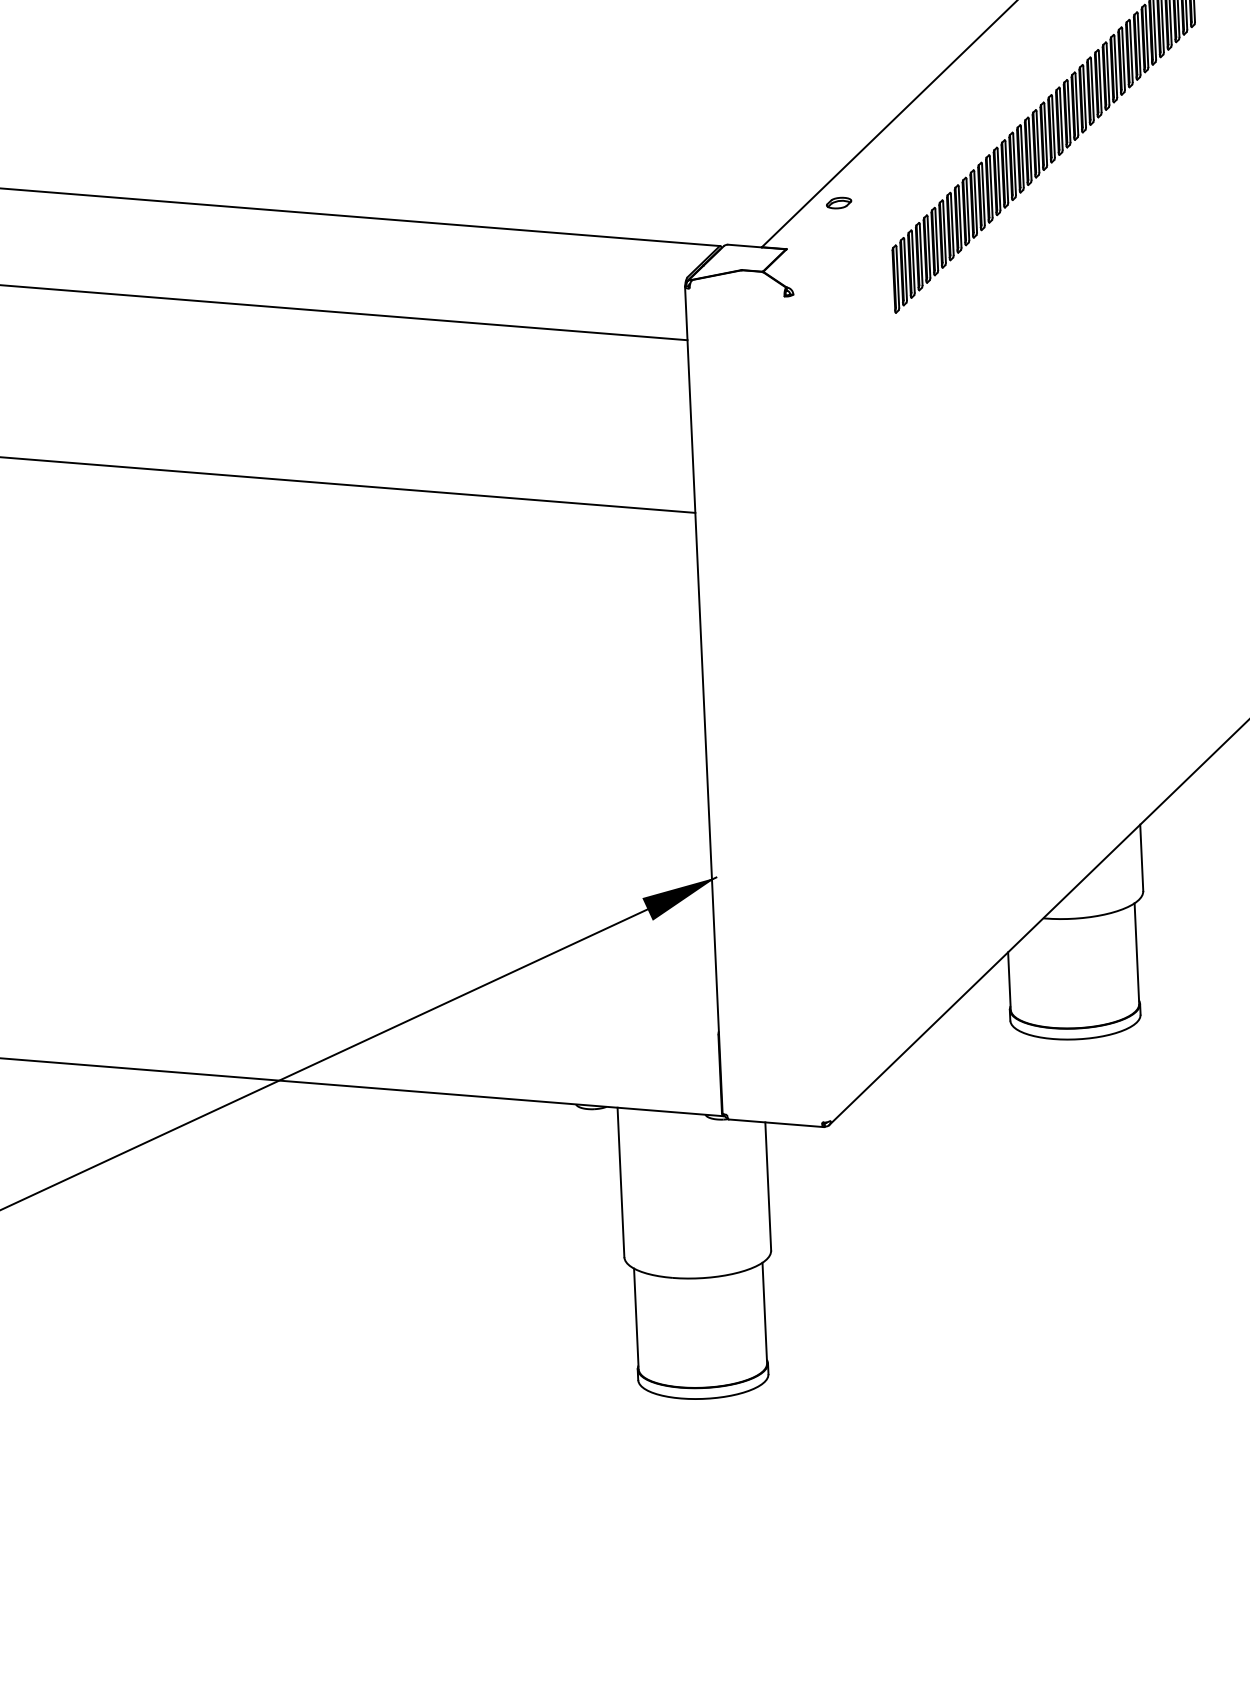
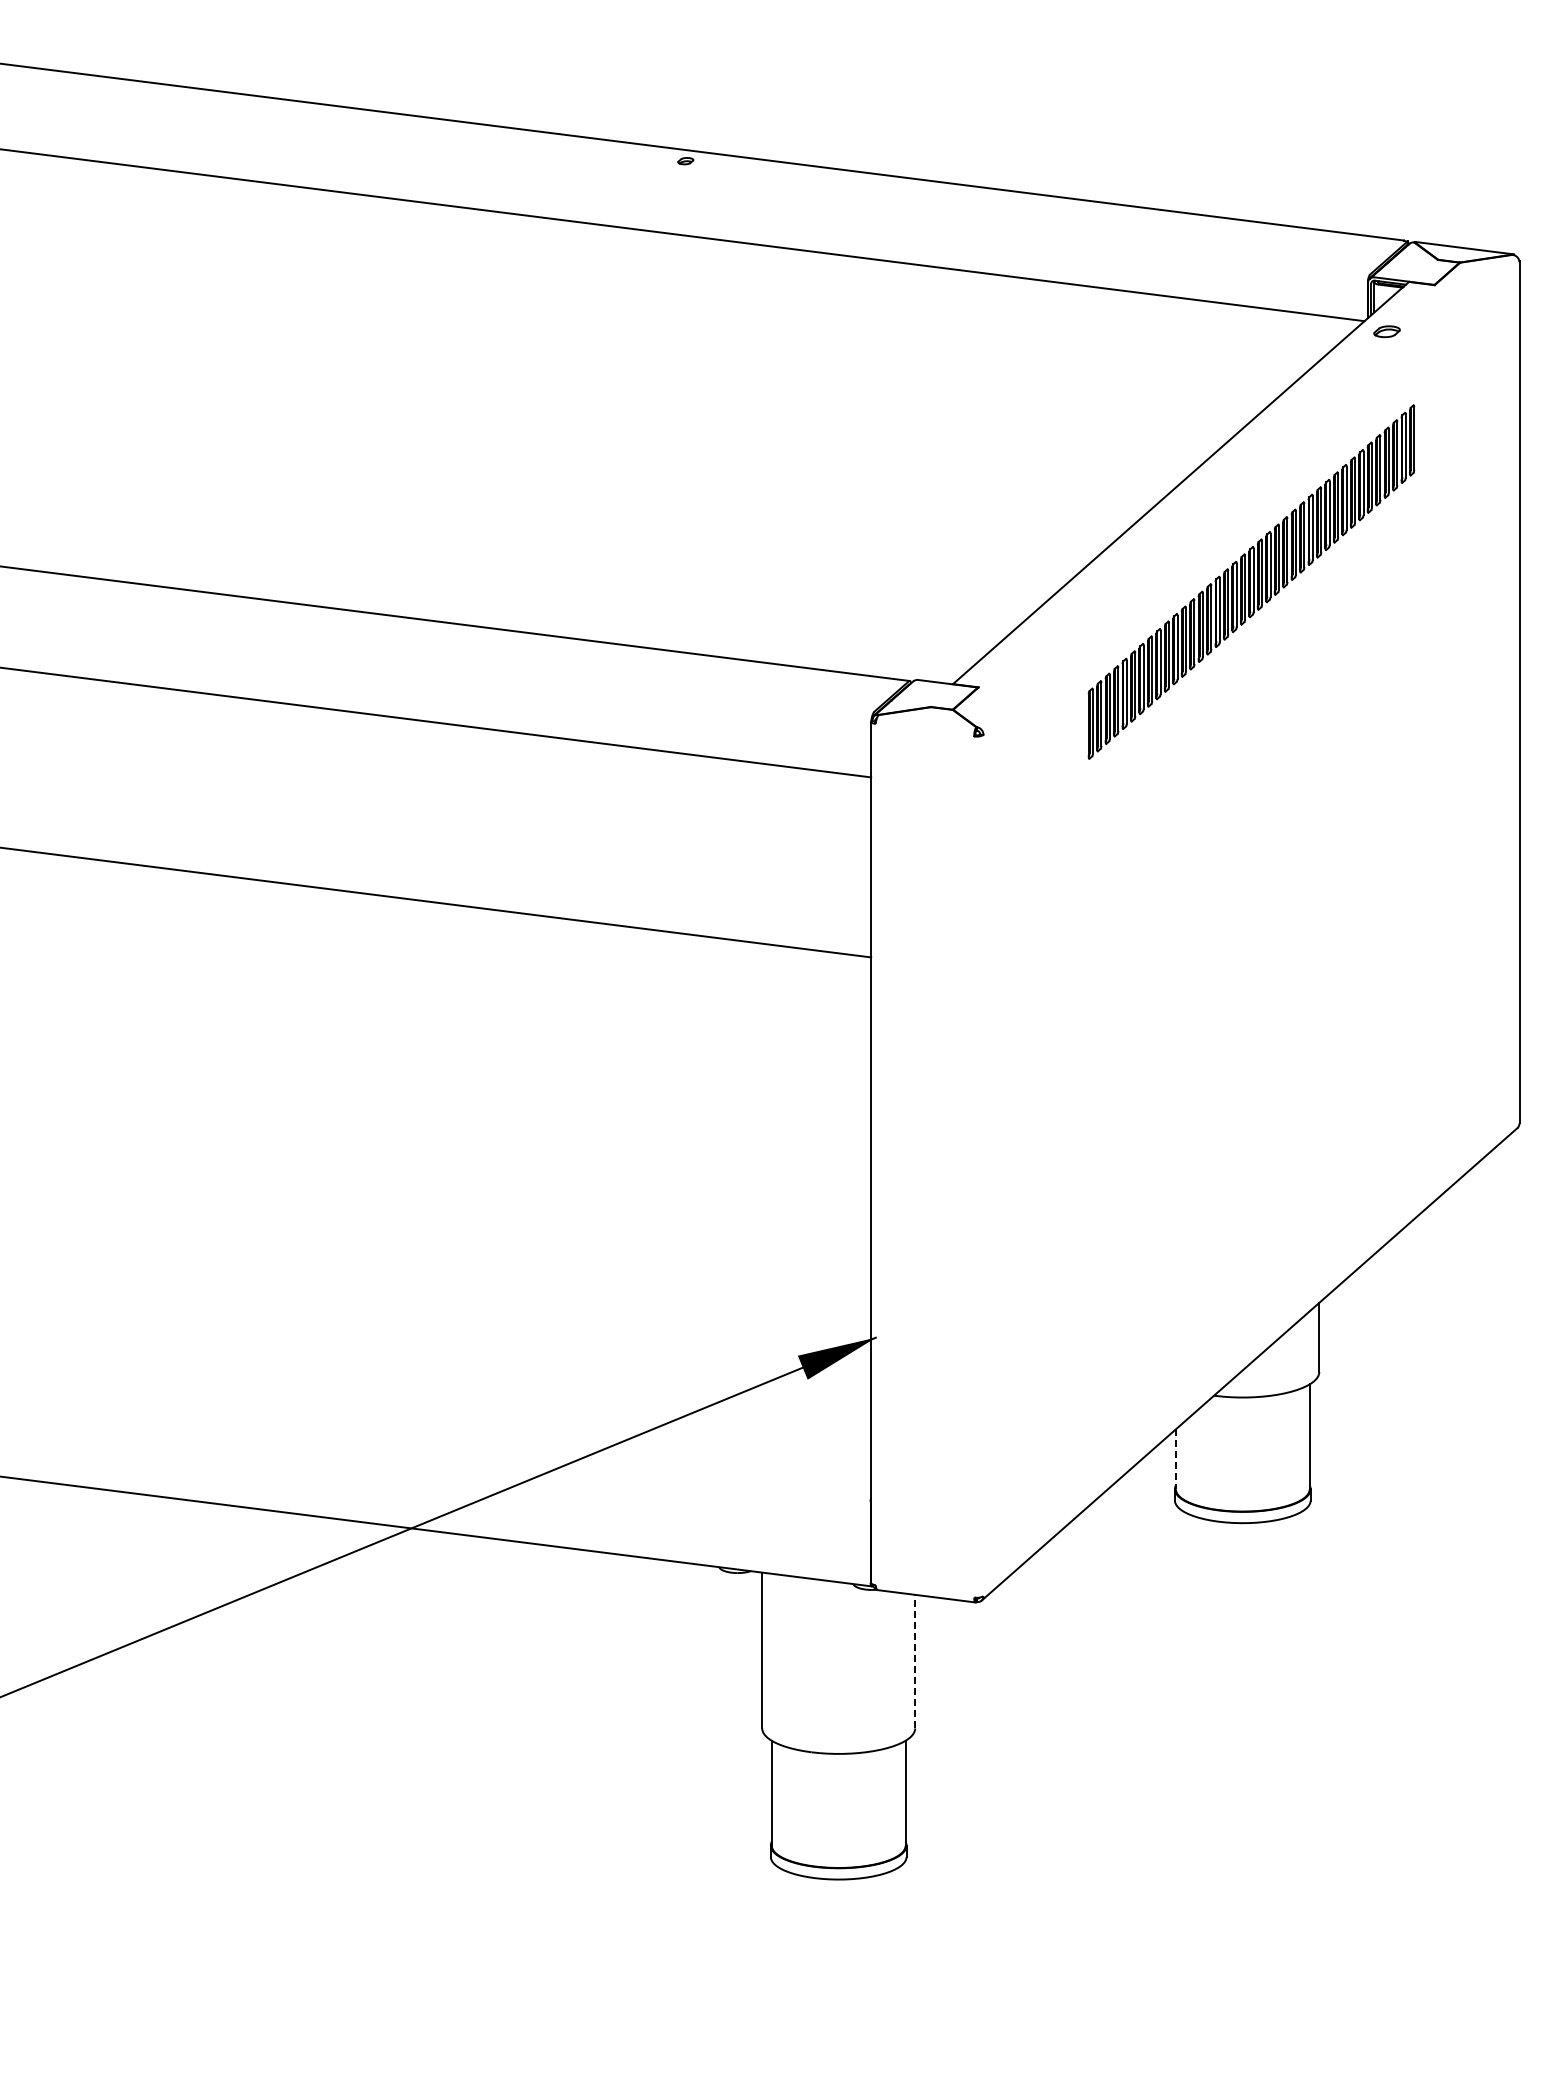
part: (839, 202) -> (1035, 641), removed
line: (1009, 981) -> (1175, 1459), solid -> dashed
line: (768, 1186) -> (915, 1661), solid -> dashed

